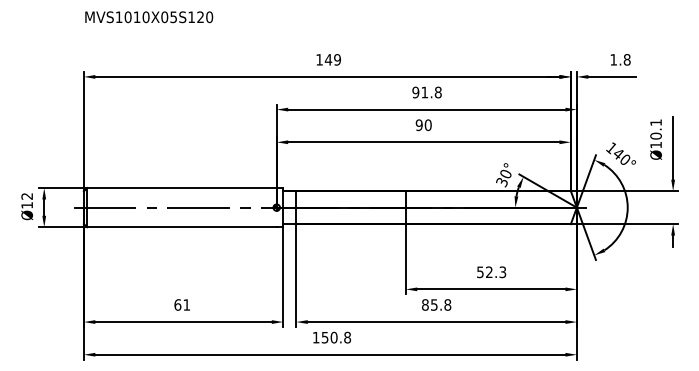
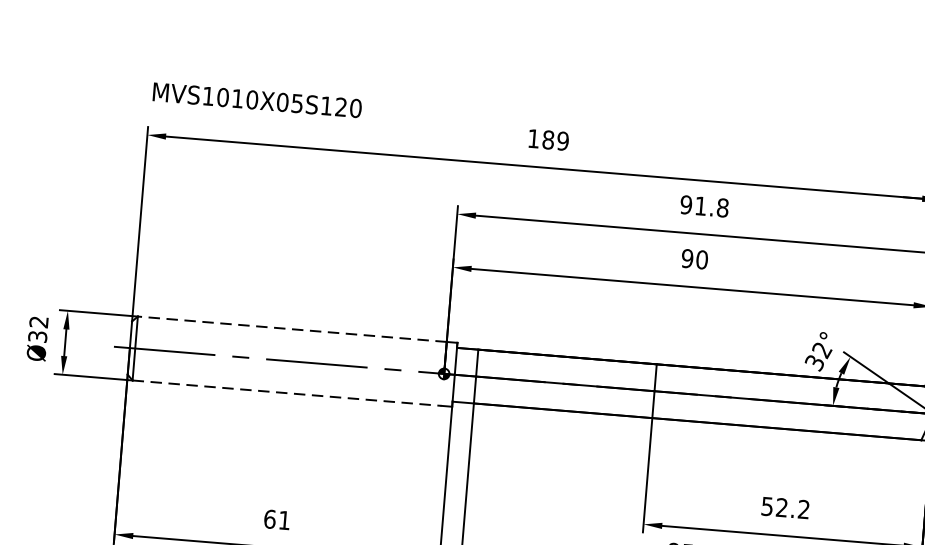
text: (149, 17) -> (257, 100), moved
text: (328, 59) -> (548, 139), 149 -> 189
text: (505, 174) -> (821, 350), 30° -> 32°
line: (181, 188) -> (291, 329), solid -> dashed
text: (27, 205) -> (38, 337), Ø12 -> Ø32
line: (181, 227) -> (286, 393), solid -> dashed
text: (502, 272) -> (803, 509), 52.3 -> 52.2

